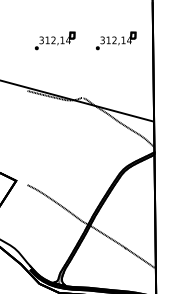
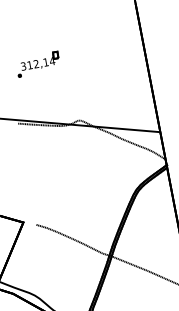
part: (116, 40) -> (104, 52), removed

